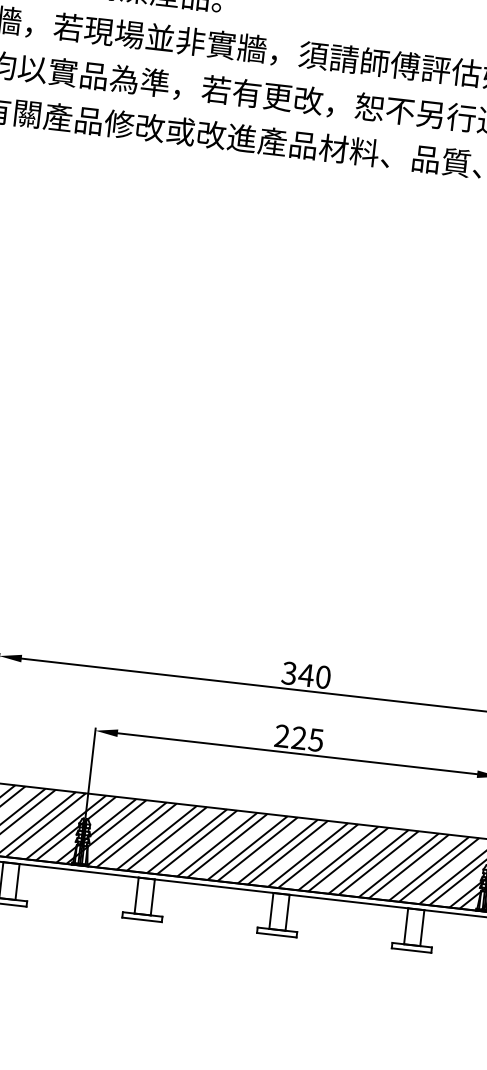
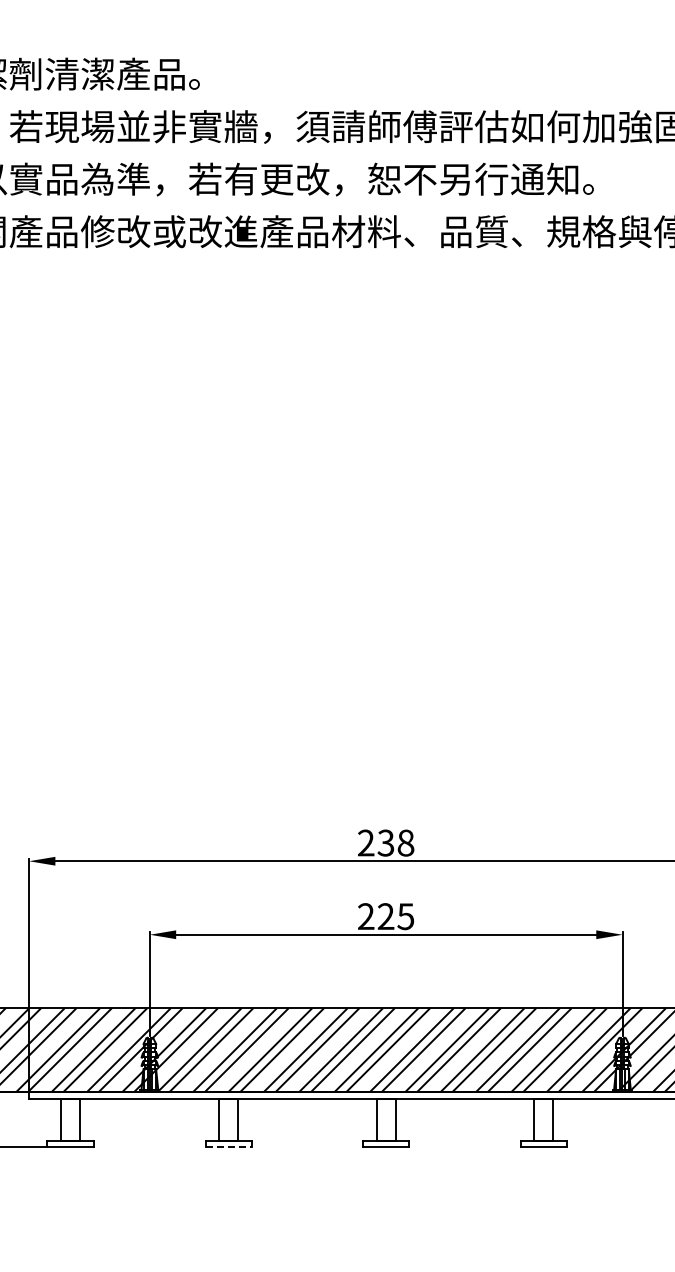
text: (305, 674) -> (385, 842), 340 -> 238
line: (142, 919) -> (229, 1146), solid -> dashed

